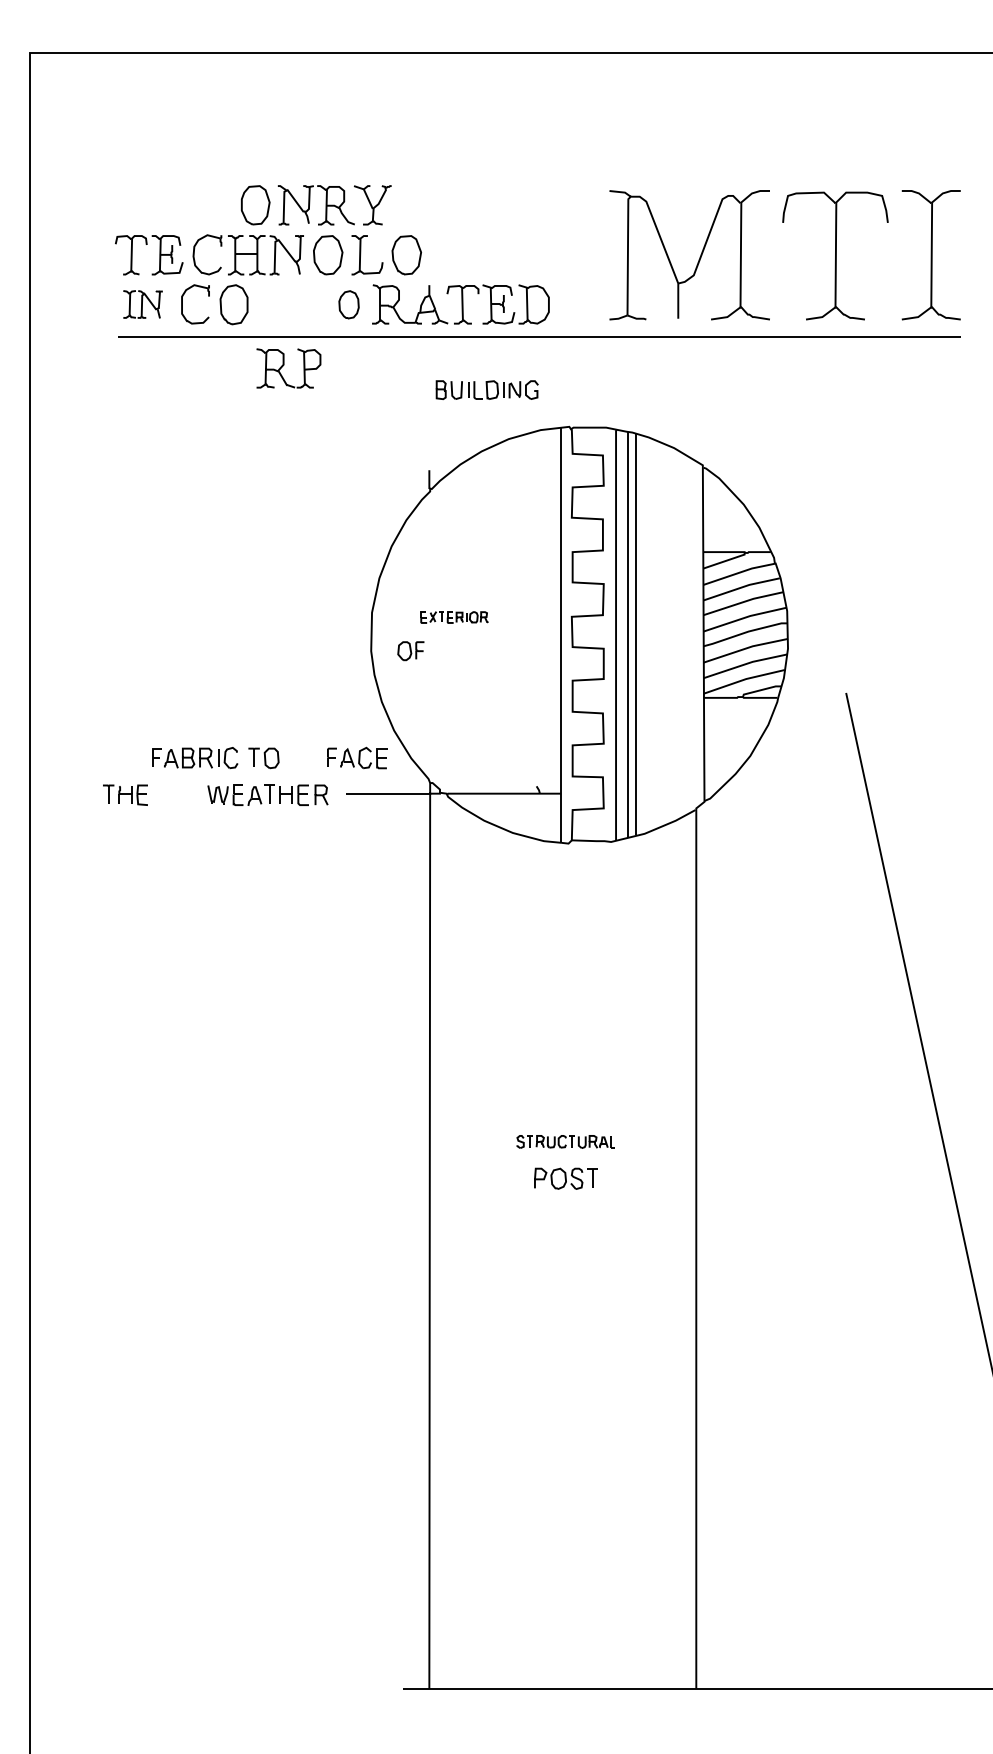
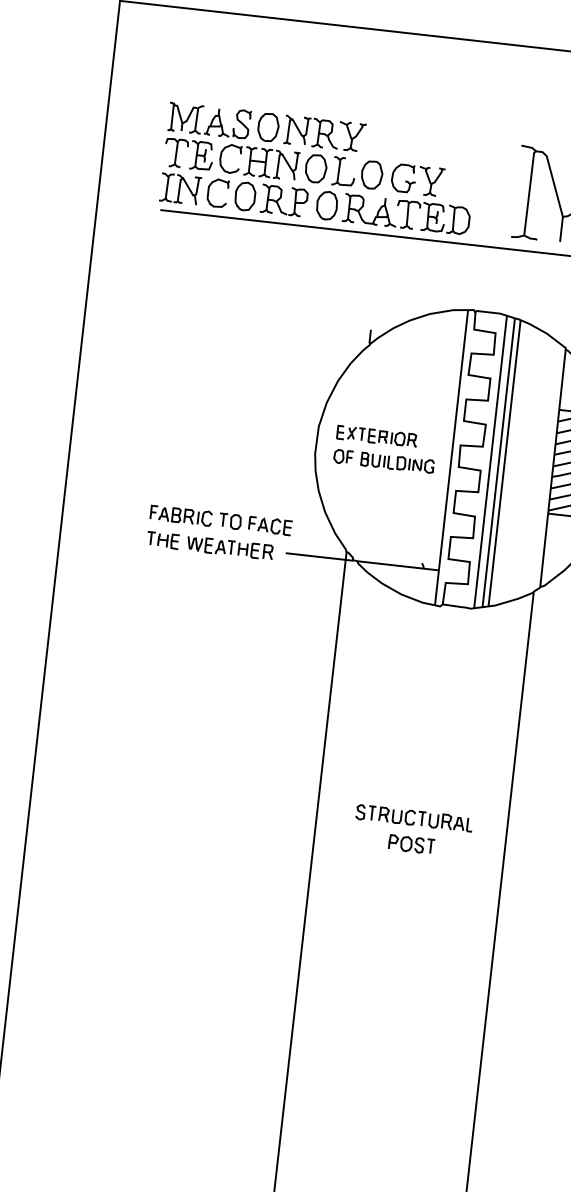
part: (172, 204) -> (209, 120), added
part: (470, 254) -> (417, 179), added
part: (142, 304) -> (180, 189), size x1.43
part: (348, 304) -> (326, 205), size x1.43
part: (288, 368) -> (283, 200), moved
part: (486, 389) -> (397, 462), moved
part: (454, 617) -> (377, 436), size x1.67
part: (357, 757) -> (270, 525), moved
part: (125, 794) -> (163, 540), moved
part: (565, 1141) -> (414, 818), size x1.67

